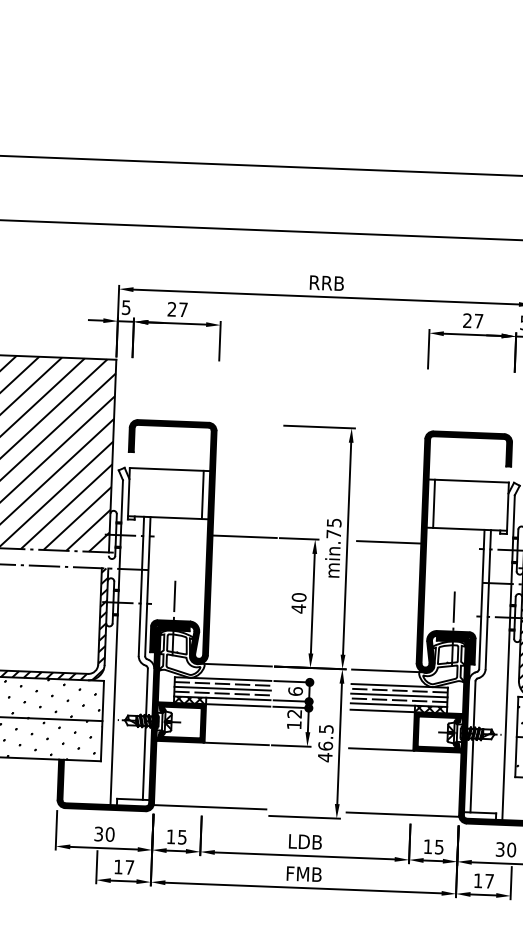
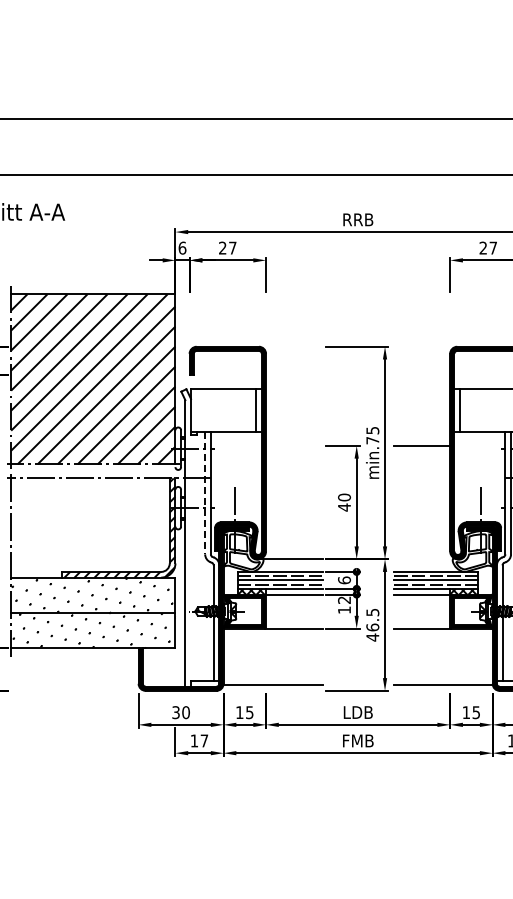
text: (126, 306) -> (182, 247), 5 -> 6
line: (244, 536) -> (294, 445), removed
line: (141, 586) -> (205, 493), solid -> dashed
line: (388, 671) -> (425, 559), removed

